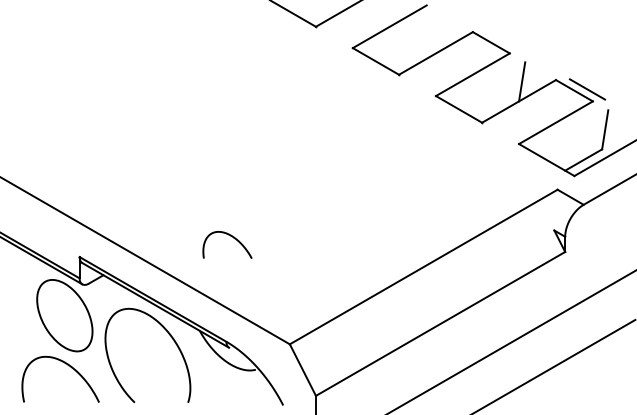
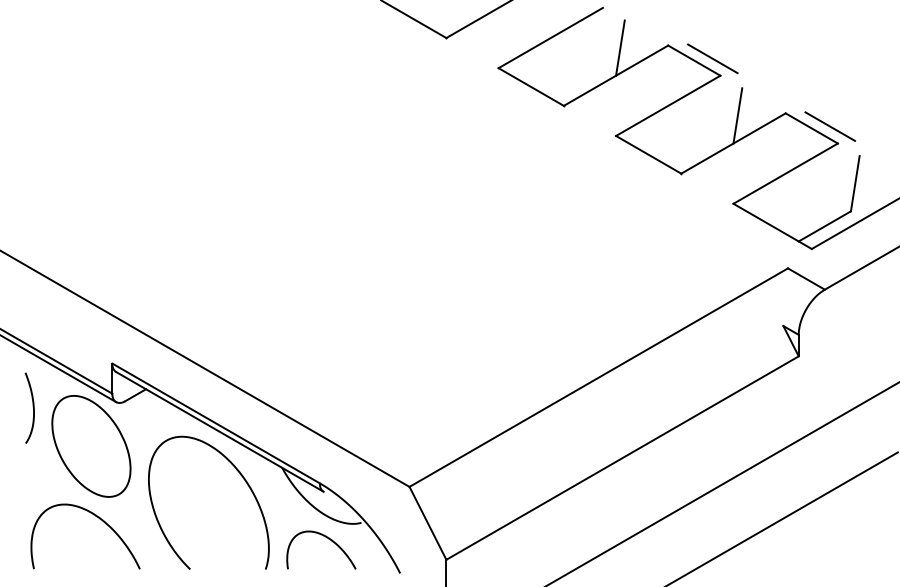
line: (438, 33) -> (619, 47), added
line: (503, 41) -> (711, 58), added
curve: (233, 238) -> (329, 540), moved
curve: (23, 288) -> (32, 408), added

